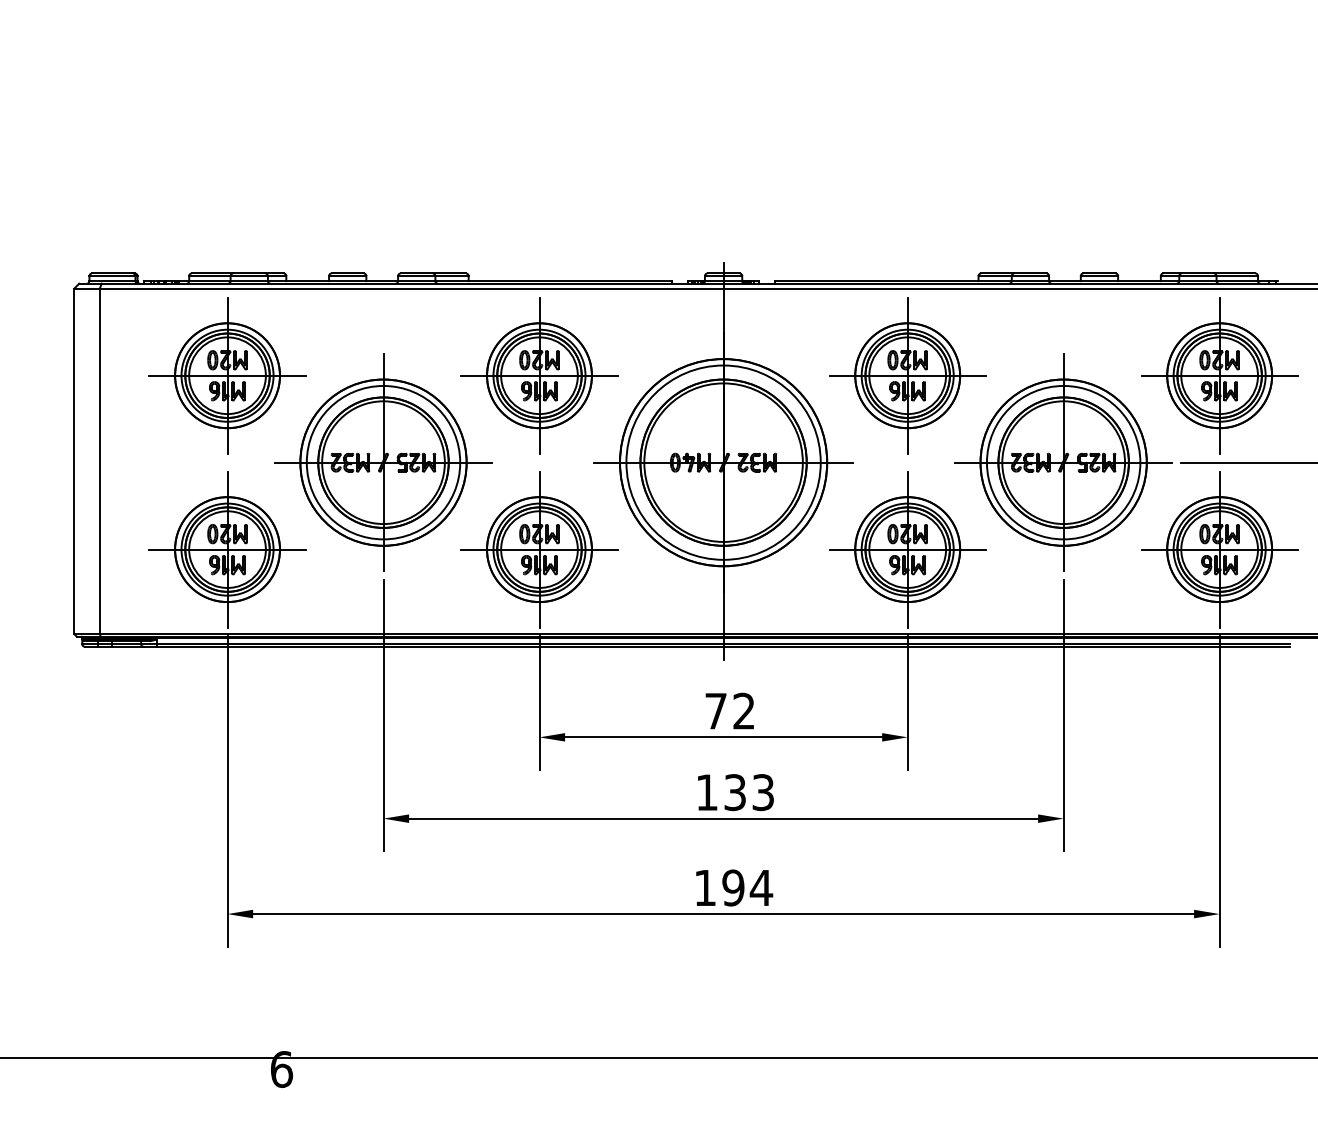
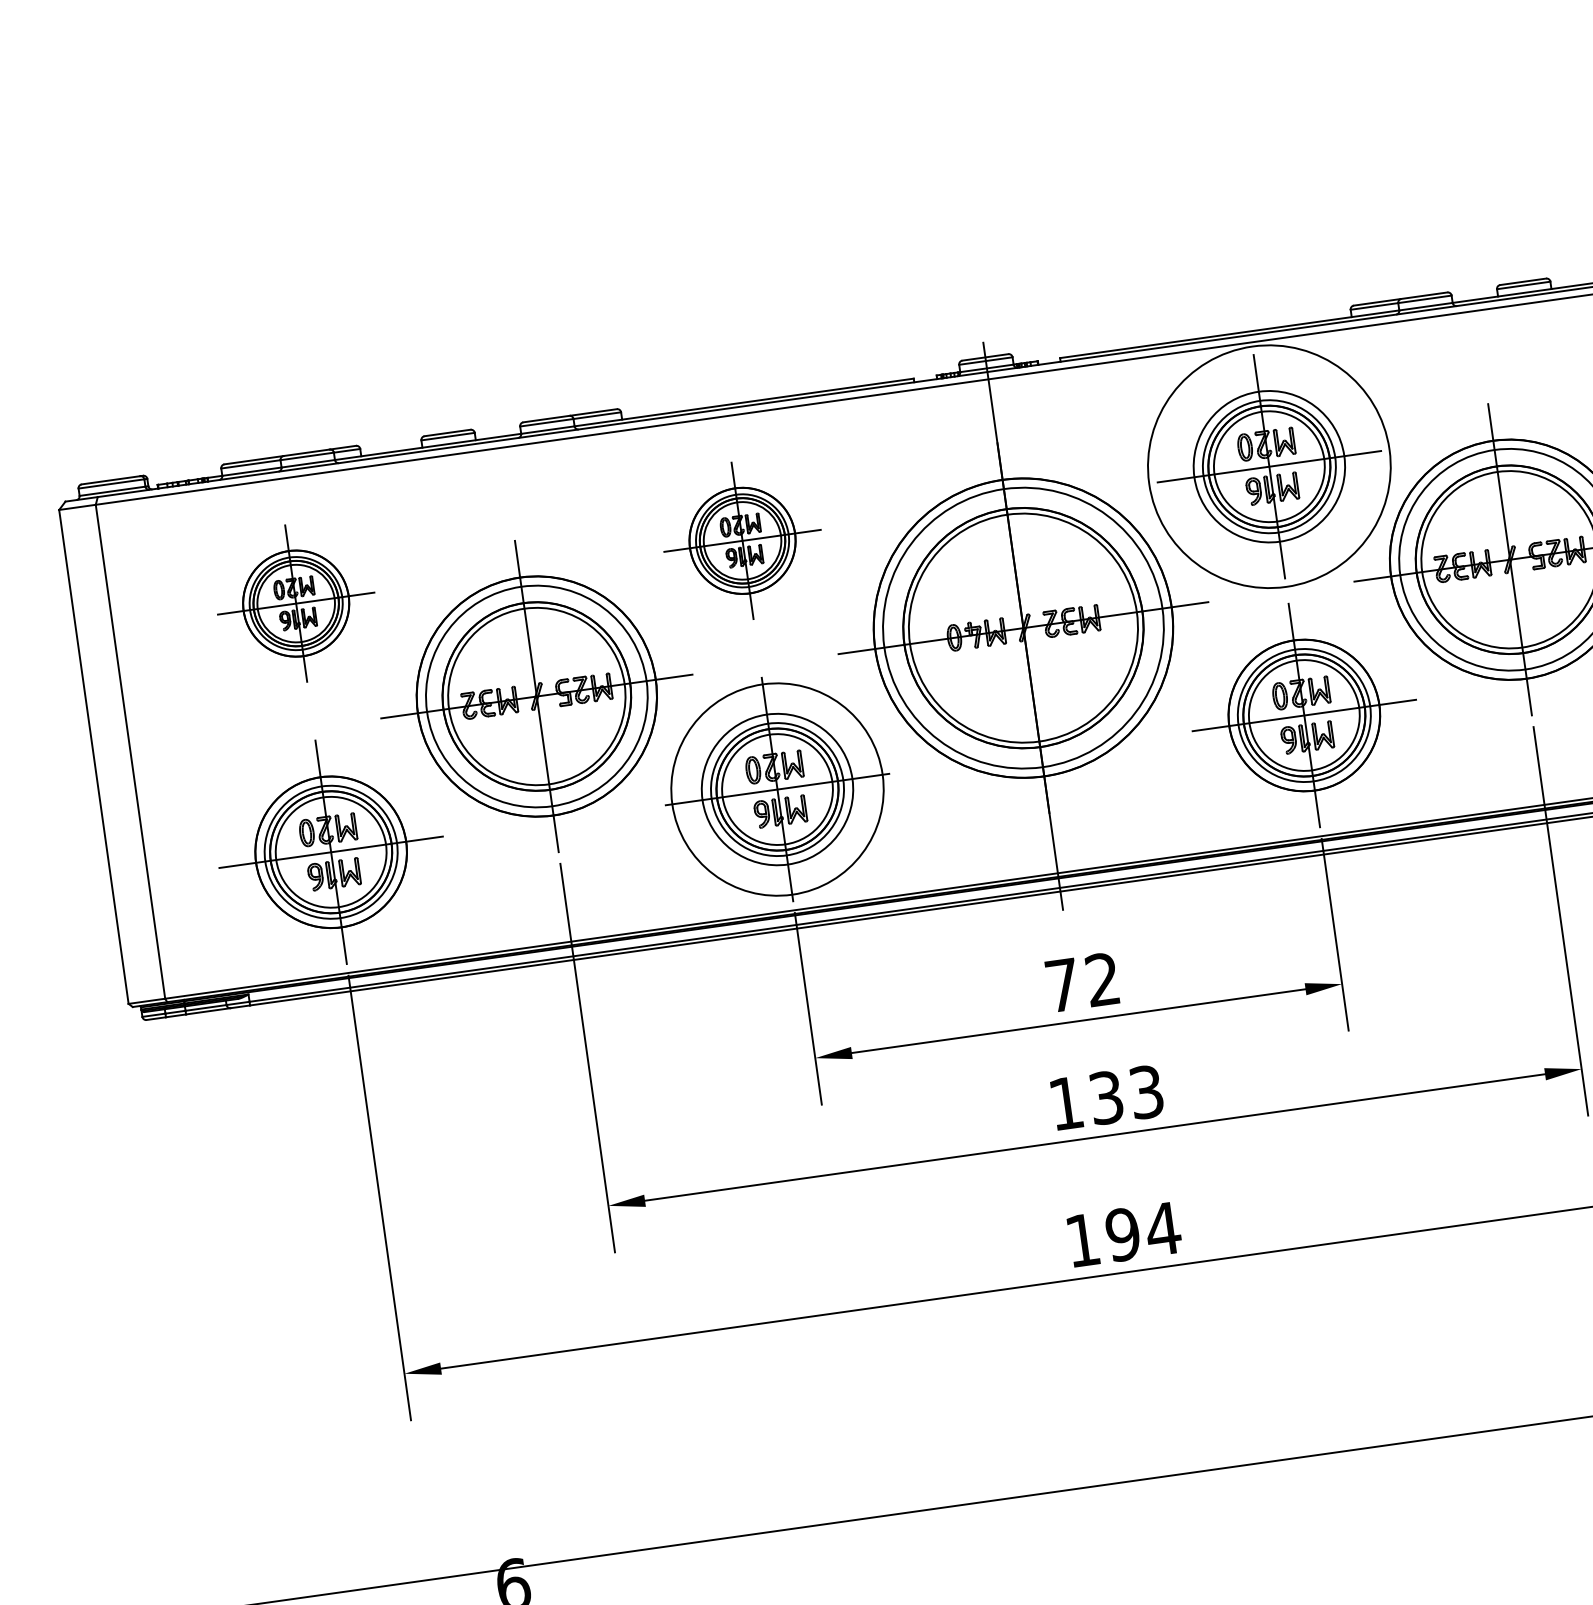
part: (227, 375) -> (296, 603), size x0.7
part: (539, 375) -> (742, 540), size x0.7
circle: (907, 375) -> (1269, 466), size x1.6
circle: (539, 549) -> (777, 789), size x1.4

